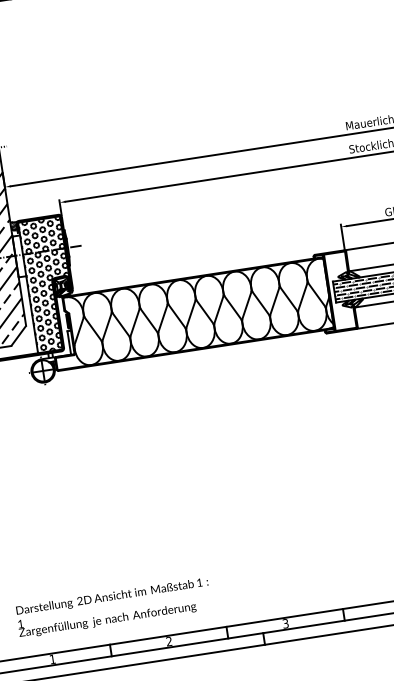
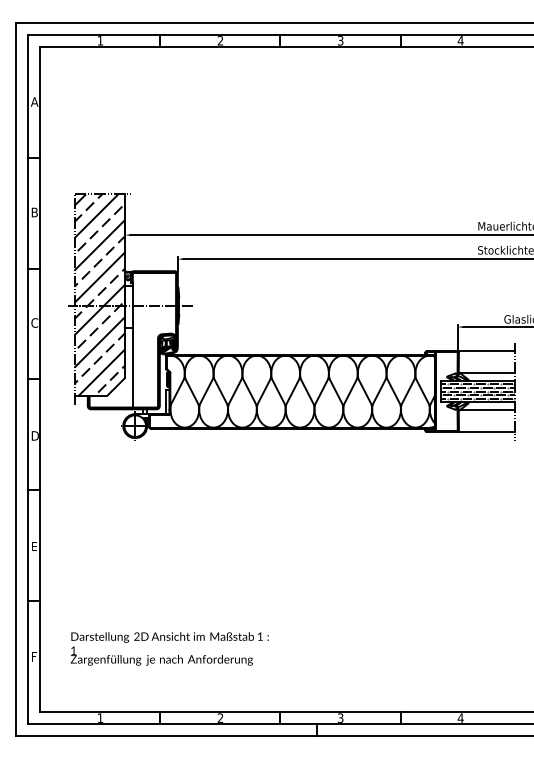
hatch: (49, 285) -> (154, 340), removed
text: (113, 607) -> (169, 648), moved

